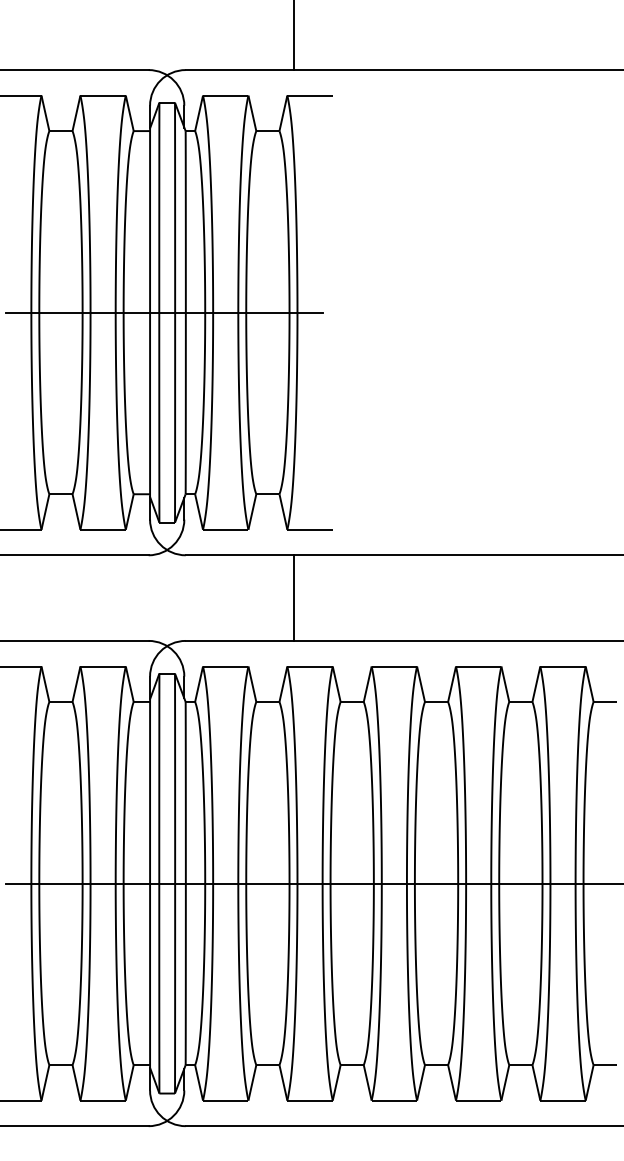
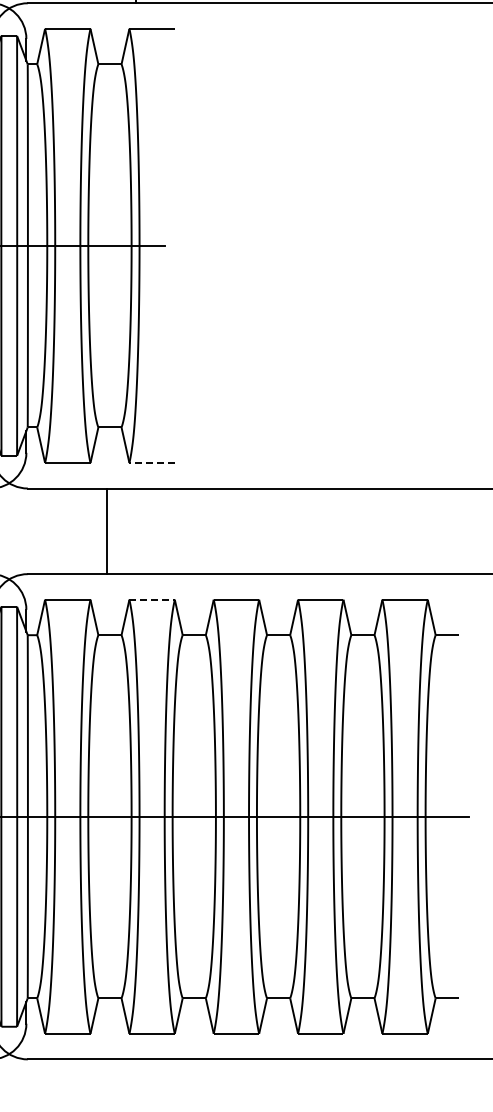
line: (309, 529) -> (151, 462), solid -> dashed
line: (293, 597) -> (106, 530), moved
line: (310, 666) -> (152, 599), solid -> dashed

